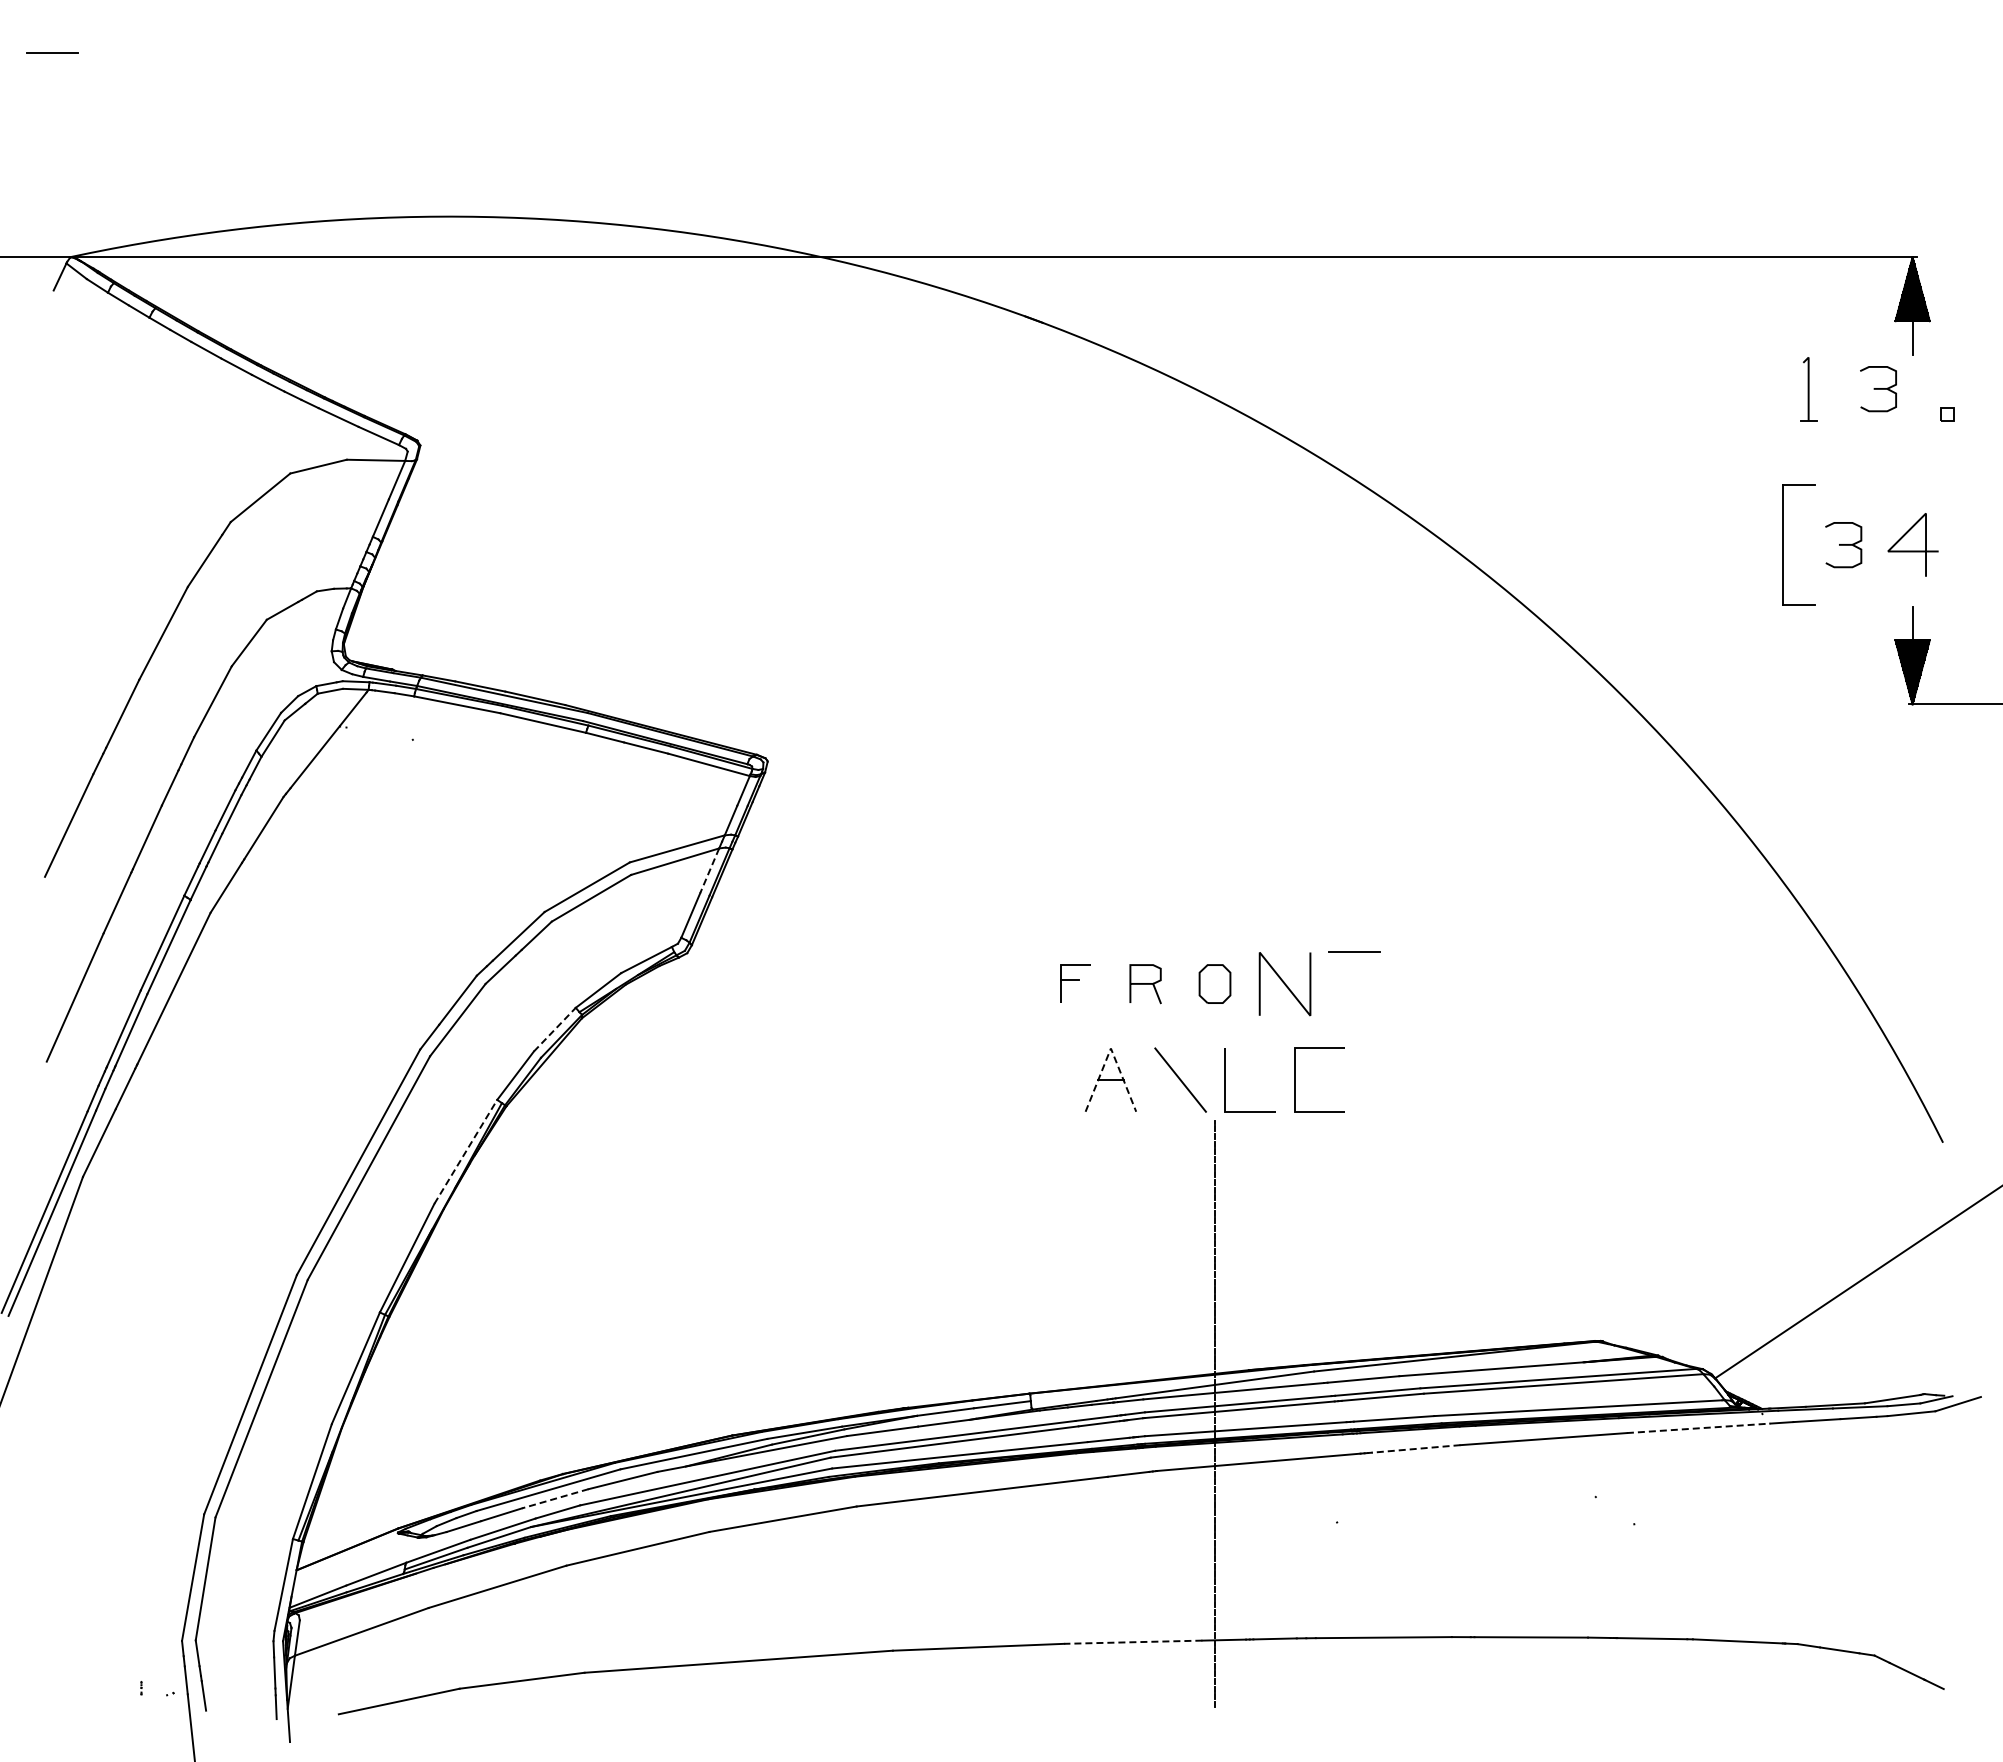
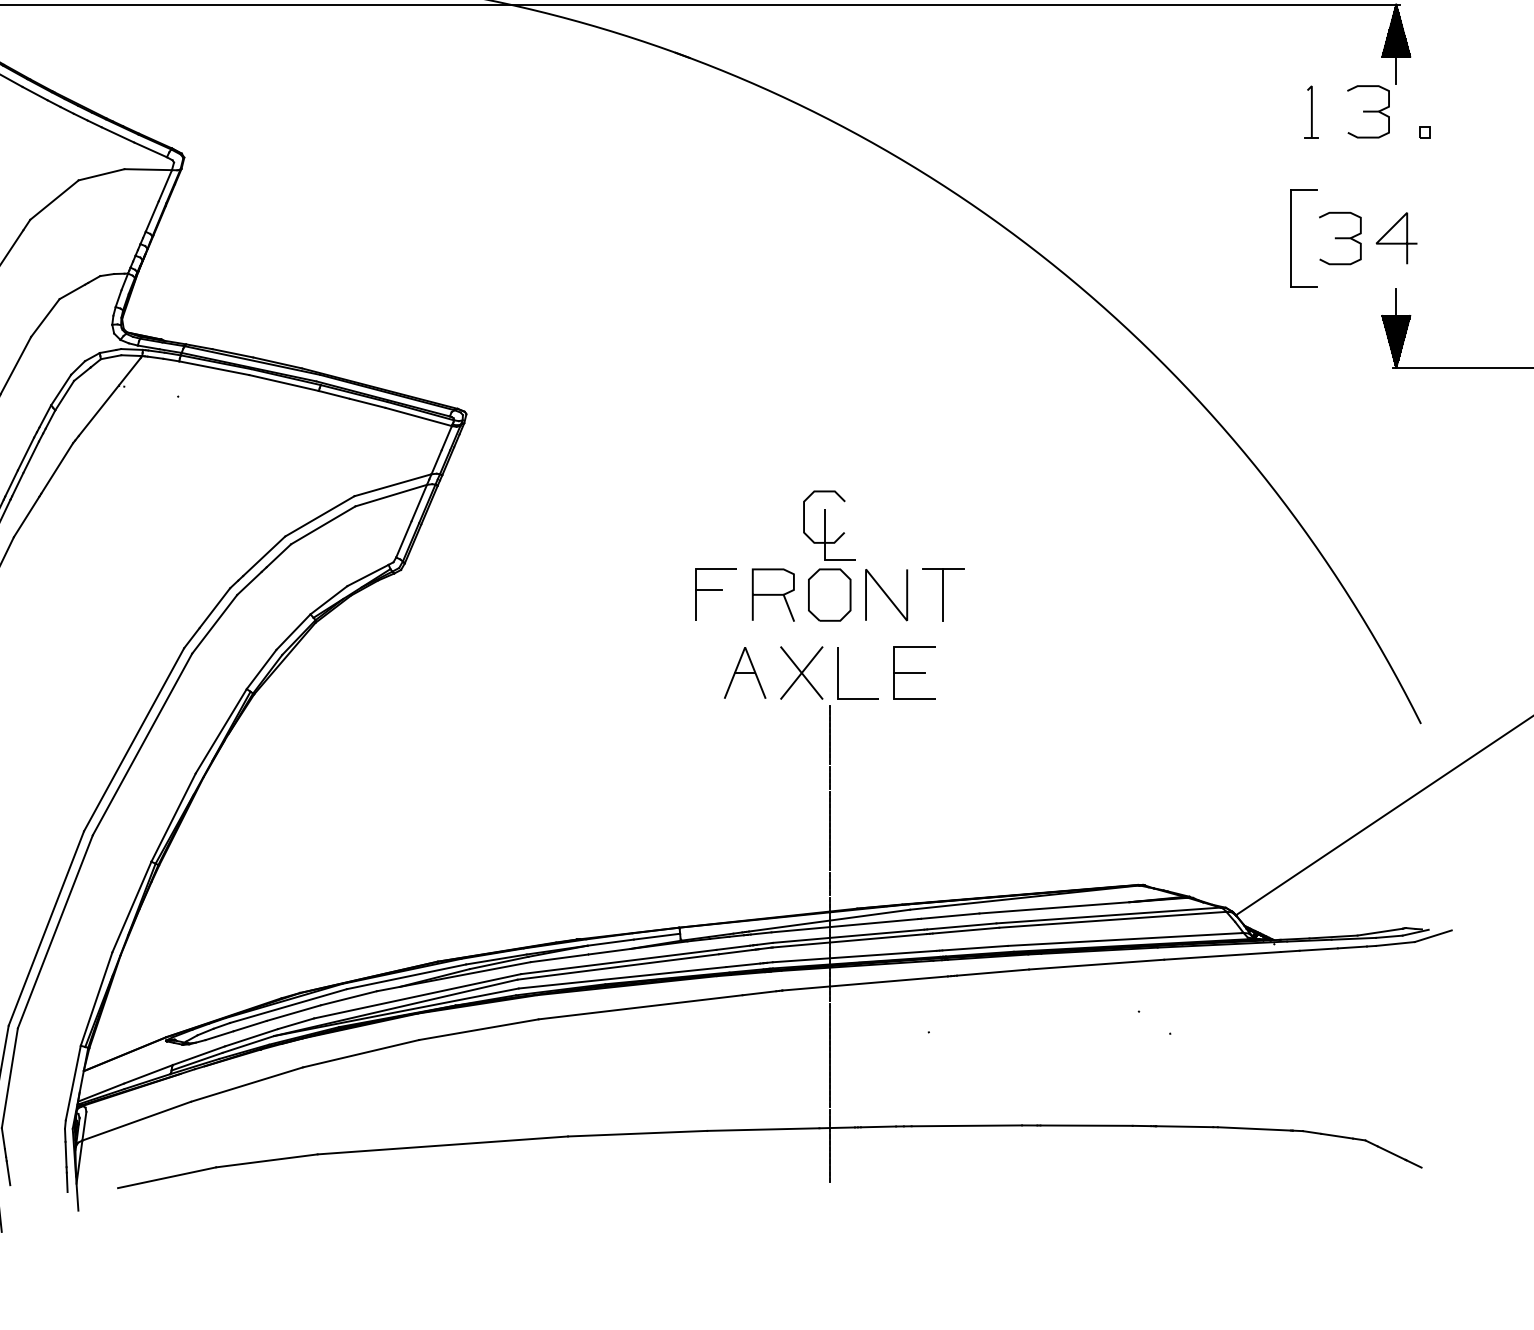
part: (1878, 388) -> (1368, 111), size x1.43
part: (1843, 544) -> (1340, 238), size x1.43
line: (709, 871) -> (419, 503), dashed -> solid
part: (1214, 897) -> (829, 524), added
part: (1075, 983) -> (716, 594), size x1.67
part: (1145, 983) -> (773, 594), size x1.67
part: (1214, 983) -> (829, 594), size x1.67
line: (1354, 983) -> (942, 594), added
line: (555, 1029) -> (294, 631), dashed -> solid
line: (1110, 1048) -> (744, 647), dashed -> solid
line: (1180, 1079) -> (801, 672), added
line: (1313, 1079) -> (909, 672), added
line: (465, 1151) -> (220, 731), dashed -> solid
line: (1698, 1428) -> (1222, 956), dashed -> solid
line: (1416, 1448) -> (993, 972), dashed -> solid
line: (555, 1498) -> (294, 1012), dashed -> solid
line: (1132, 1642) -> (762, 1129), dashed -> solid

